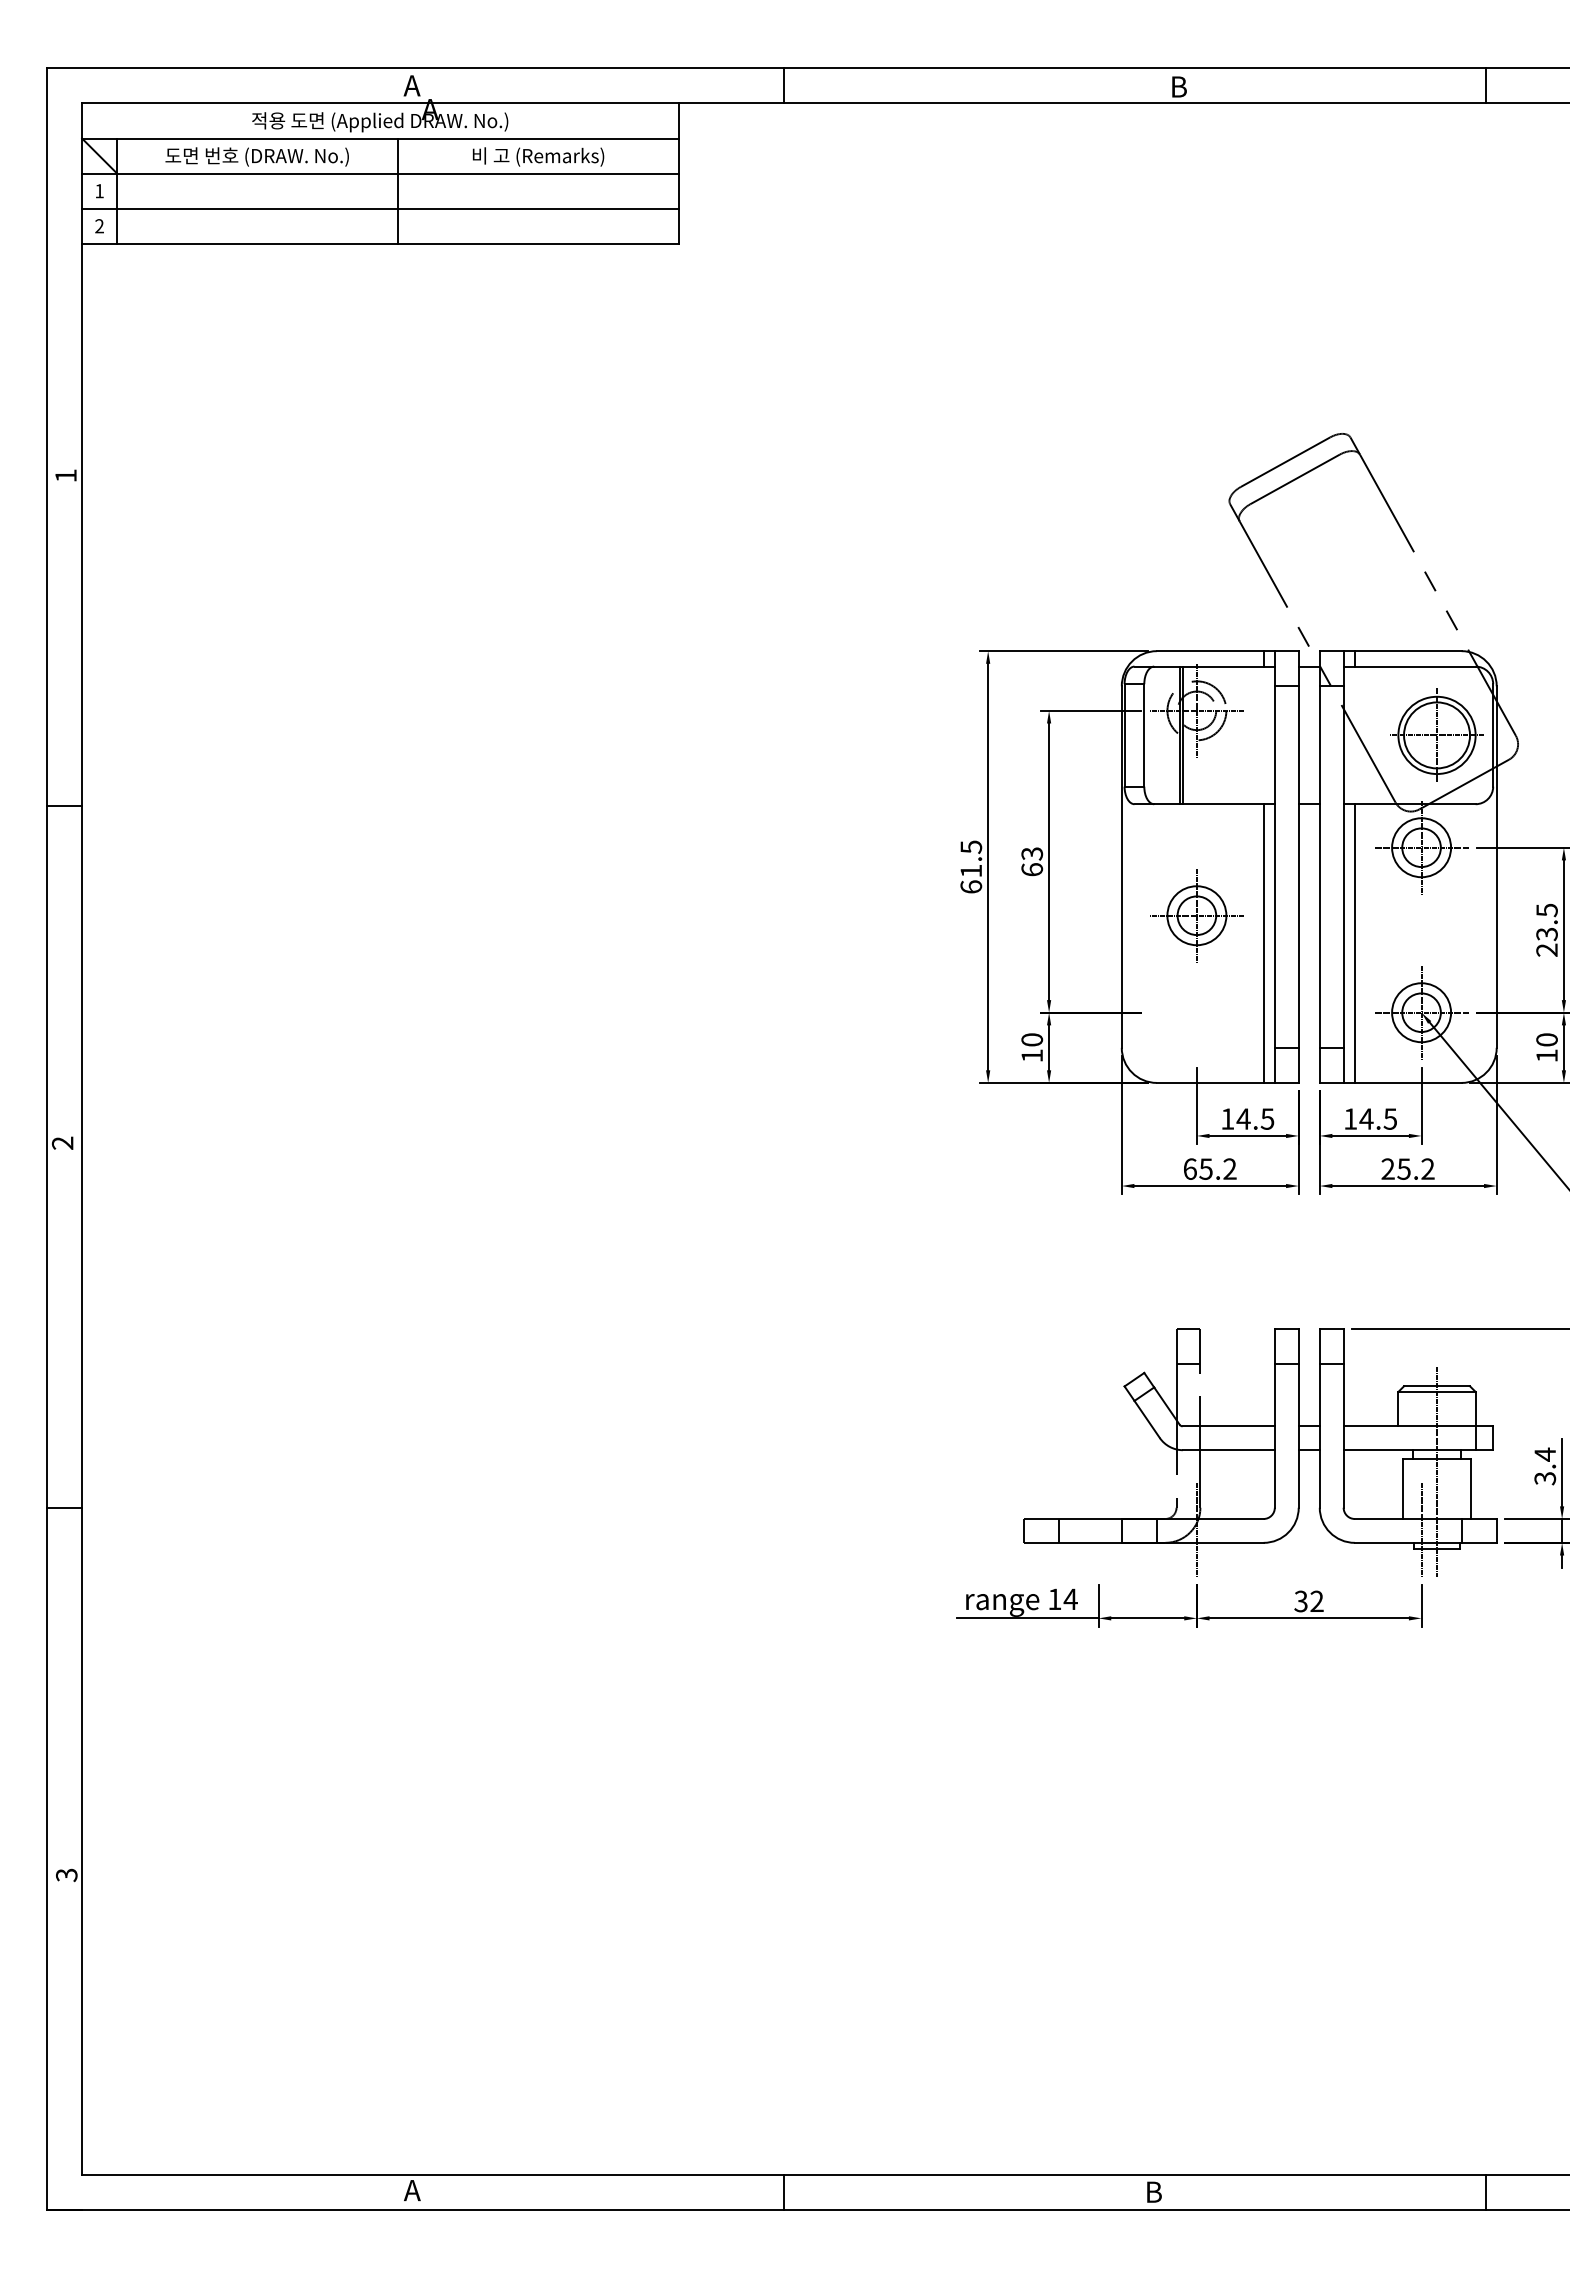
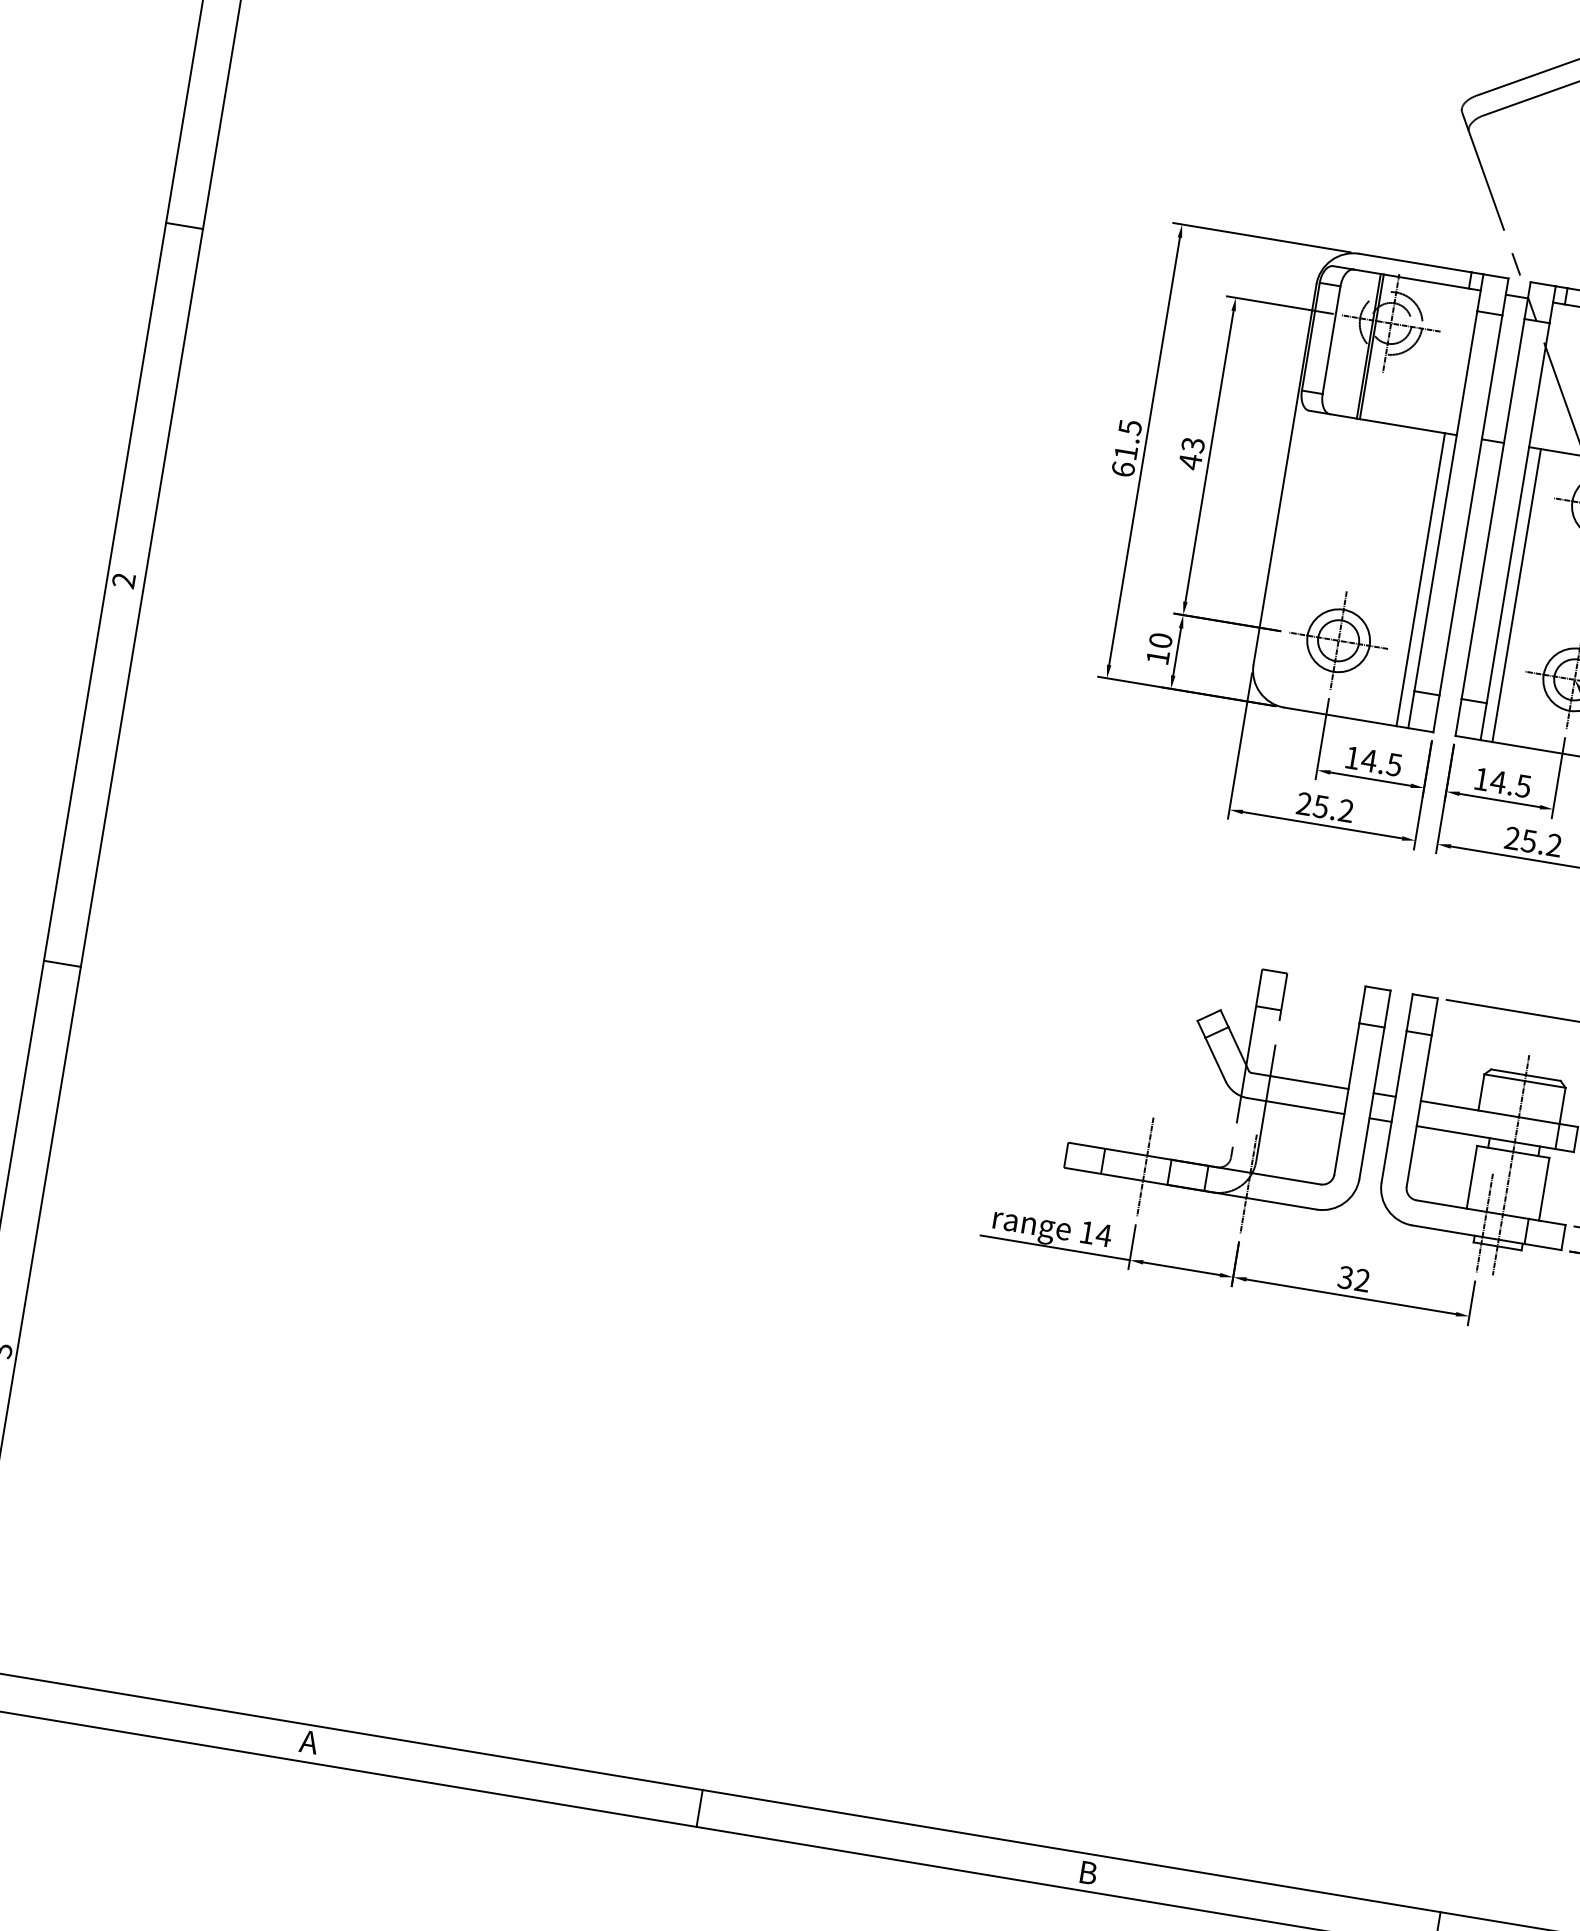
text: (1032, 869) -> (1190, 461), 63 -> 43
part: (1196, 915) -> (1338, 640), moved
text: (1189, 1168) -> (1303, 803), 65.2 -> 25.2
line: (1098, 1529) -> (1145, 1166), added

